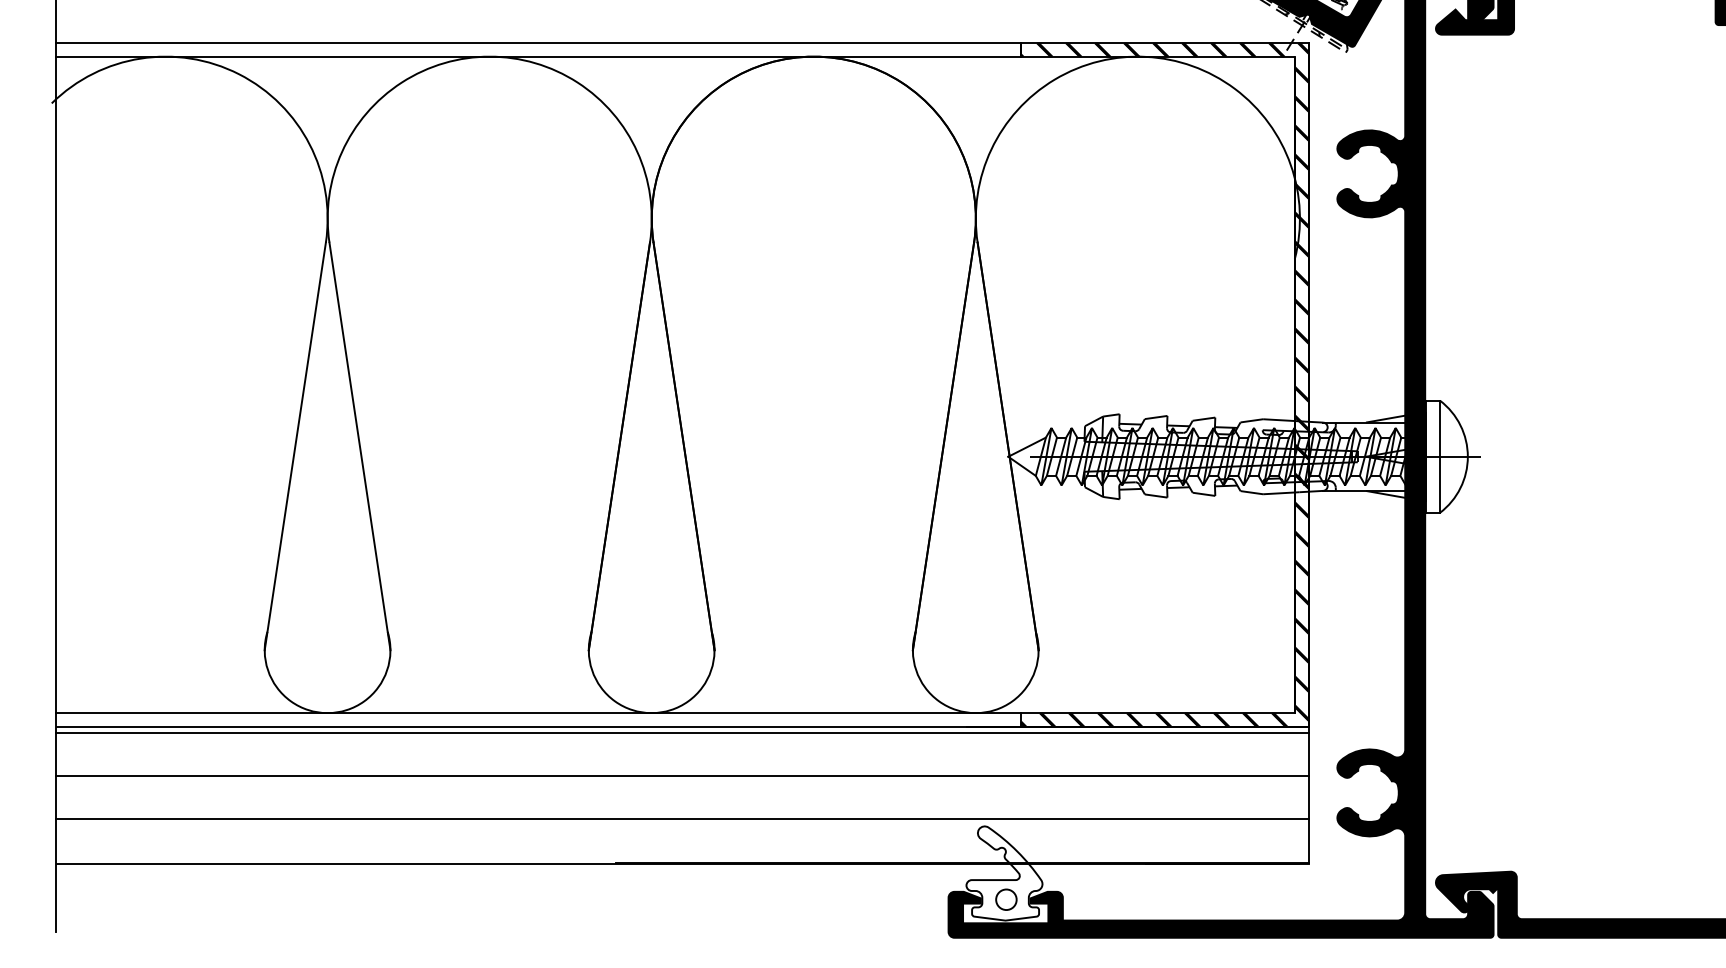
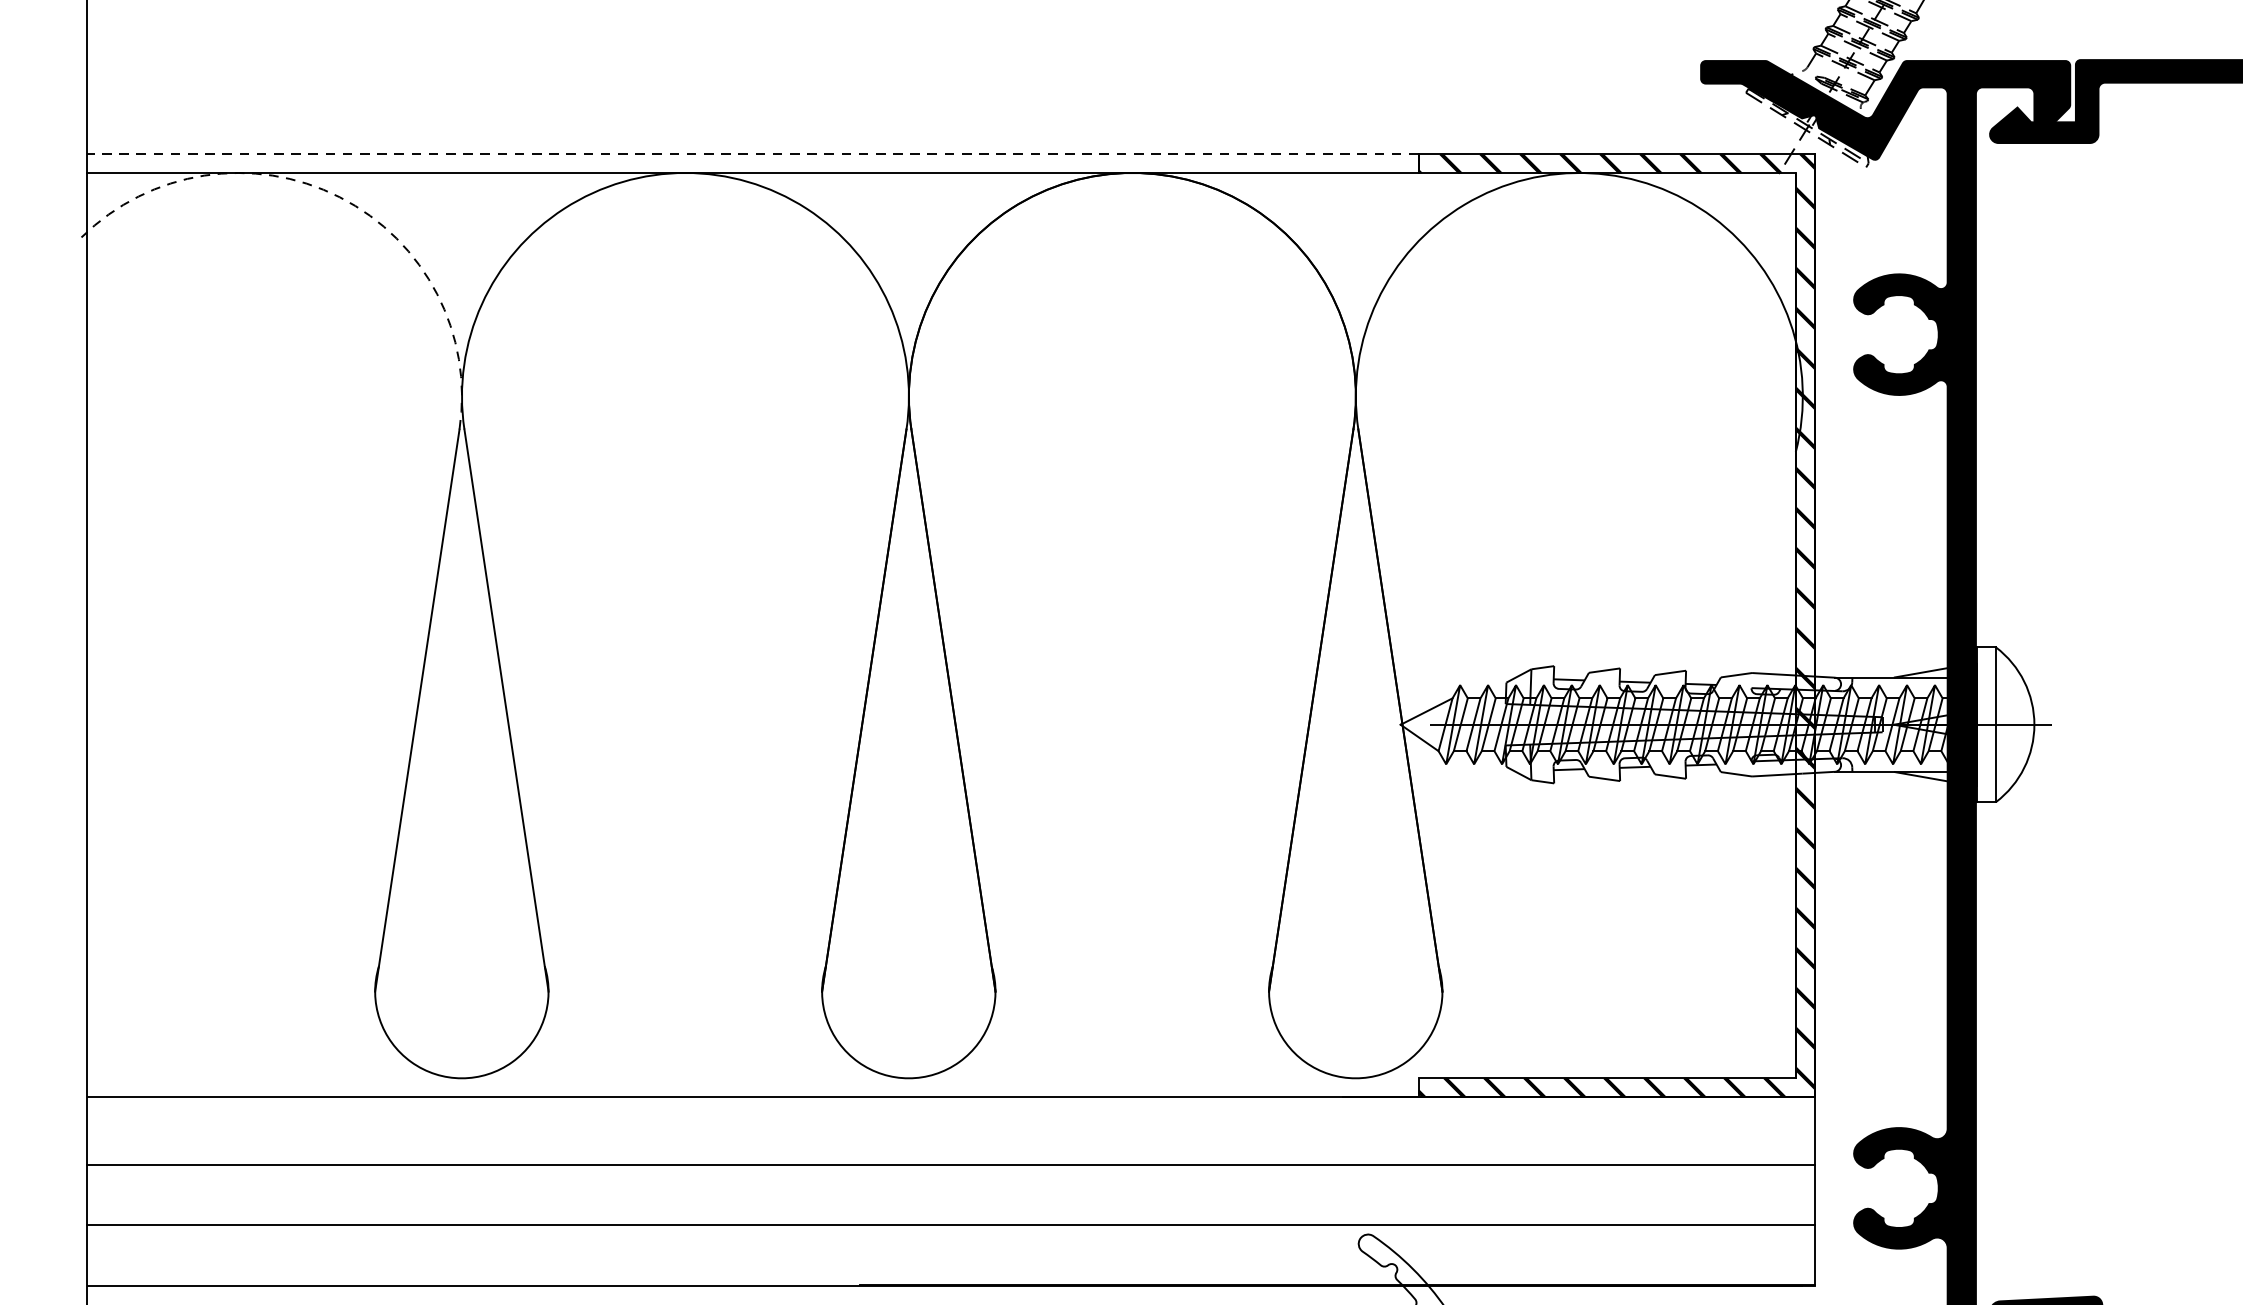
line: (538, 43) -> (752, 154), solid -> dashed
arc: (239, 74) -> (340, 197), solid -> dashed
line: (538, 713) -> (752, 1078), removed
line: (681, 732) -> (949, 1105), removed

